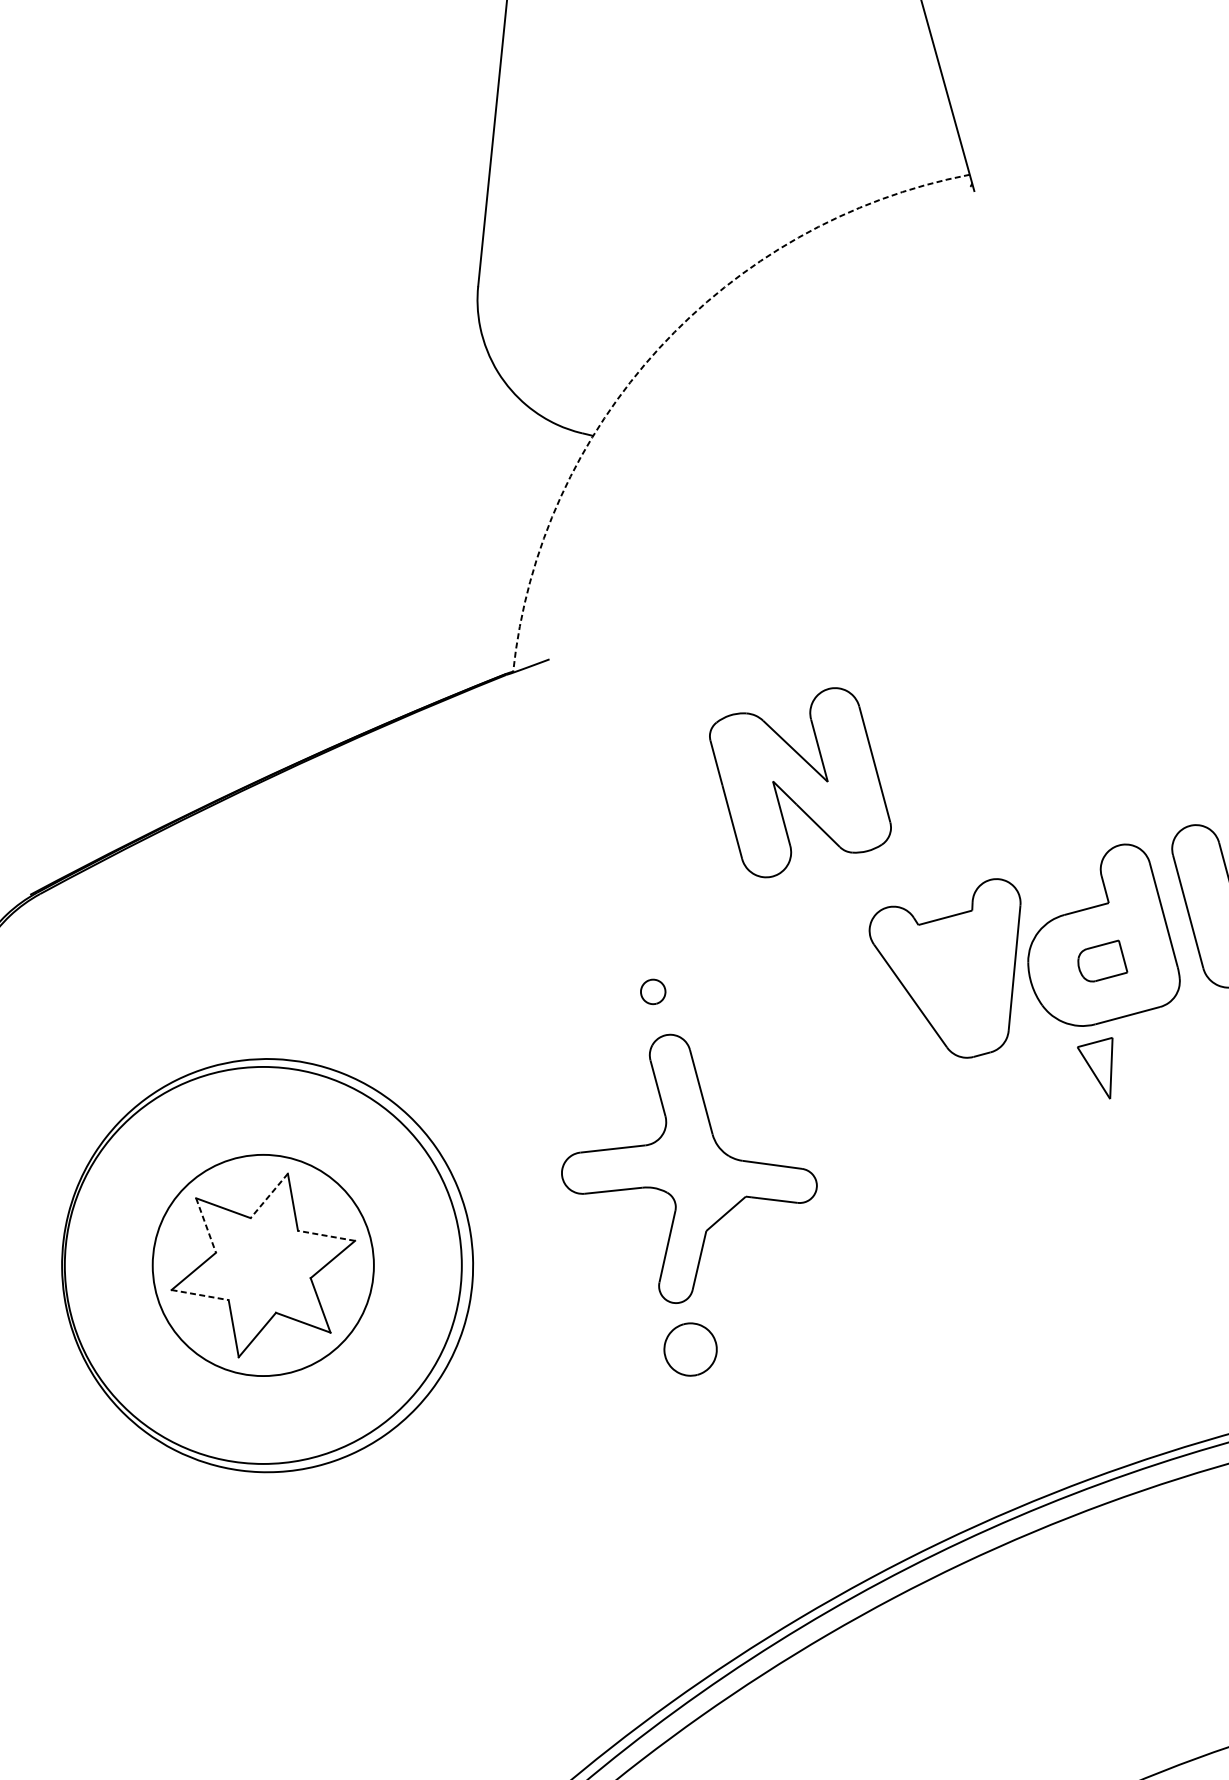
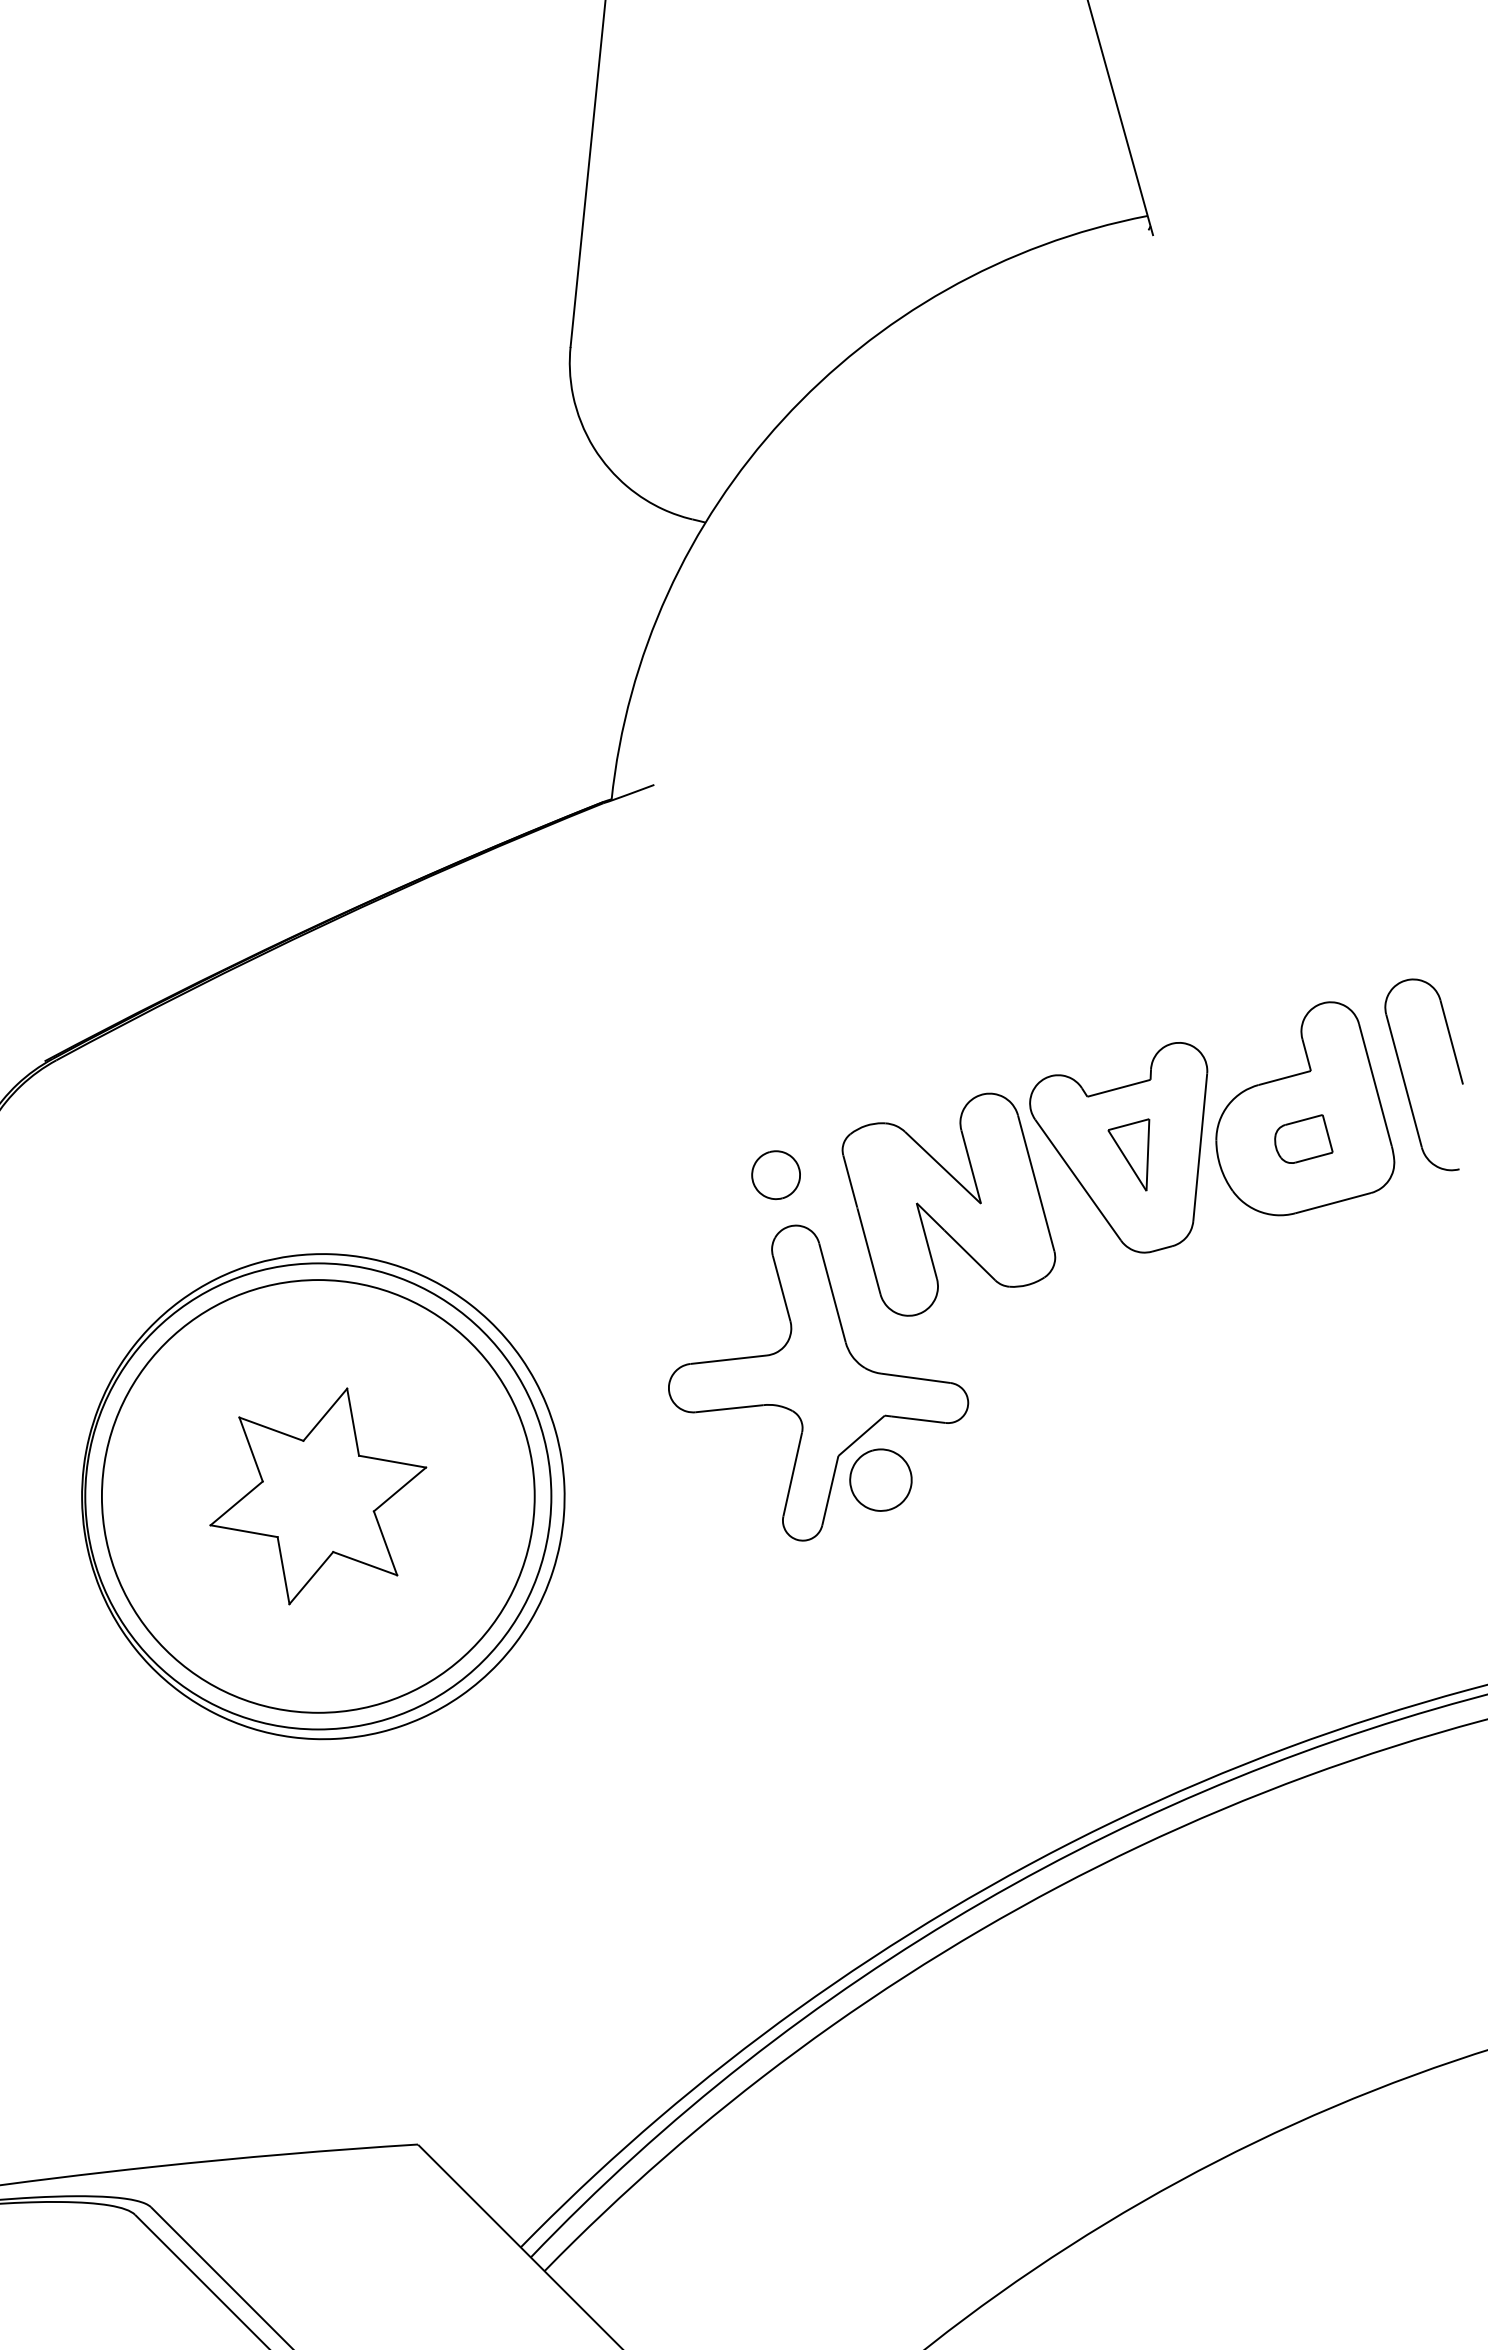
arc: (659, 348) -> (783, 419), dashed -> solid
part: (800, 782) -> (948, 1204), moved
part: (652, 992) -> (775, 1175), size x1.67
part: (1094, 1067) -> (1128, 1154), moved
line: (269, 1196) -> (325, 1415), dashed -> solid
line: (206, 1226) -> (251, 1450), dashed -> solid
line: (326, 1235) -> (392, 1461), dashed -> solid
circle: (262, 1265) -> (317, 1496), size x1.67
line: (200, 1295) -> (244, 1531), dashed -> solid
part: (690, 1348) -> (880, 1479), moved

